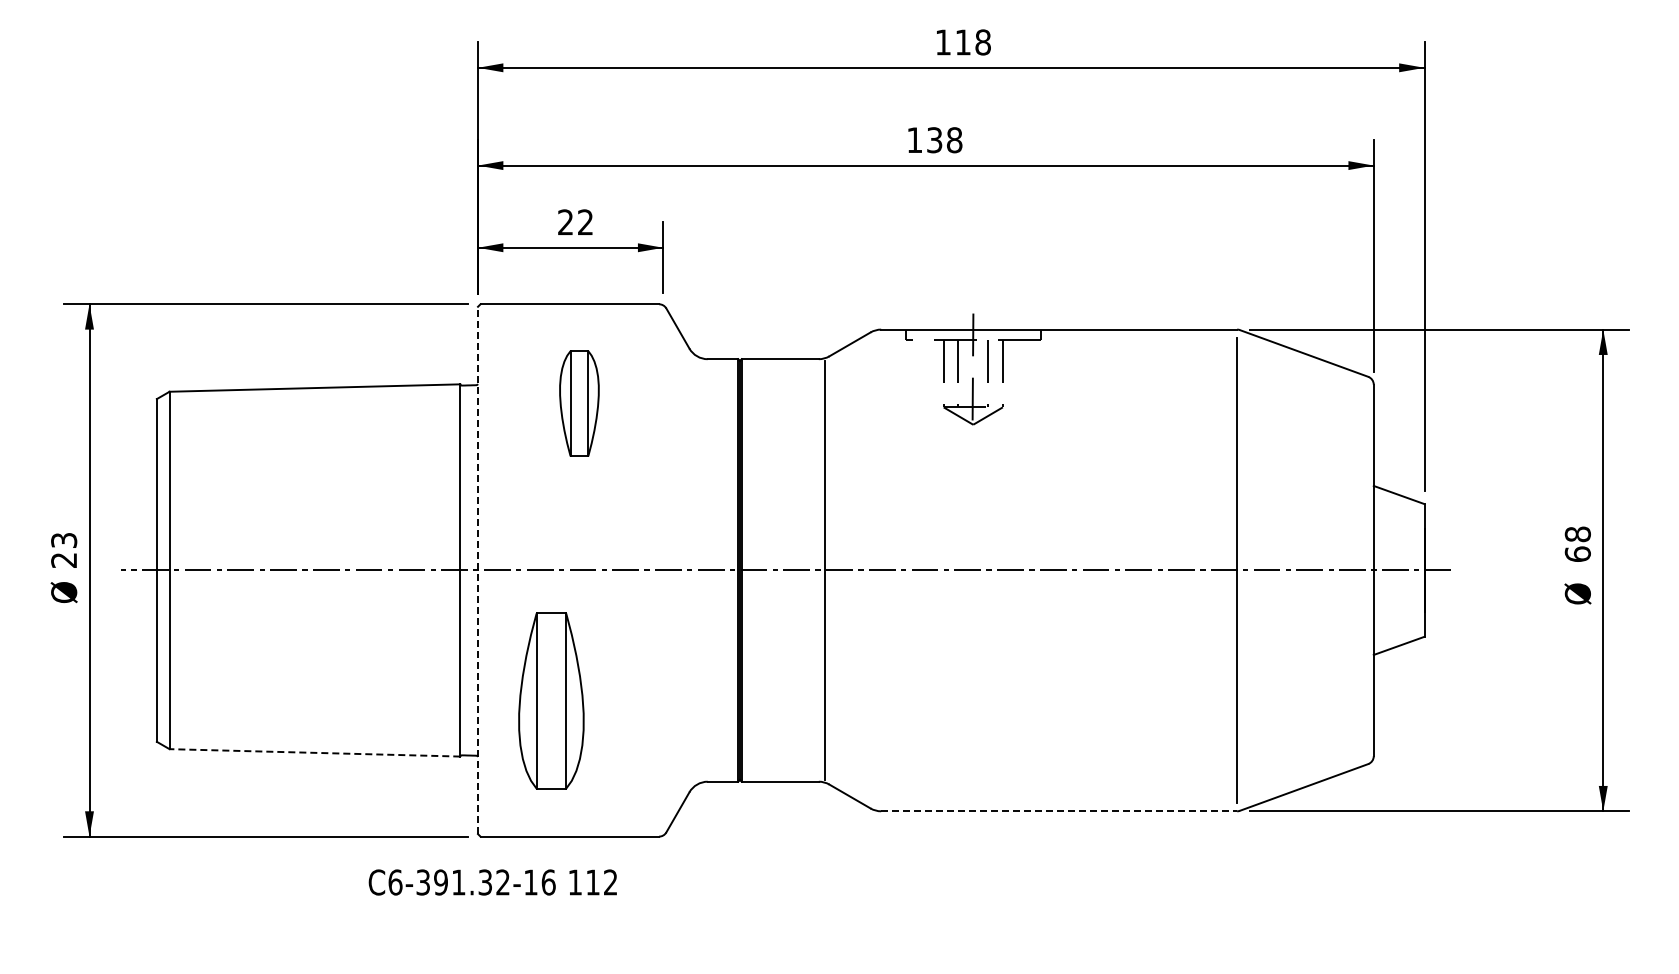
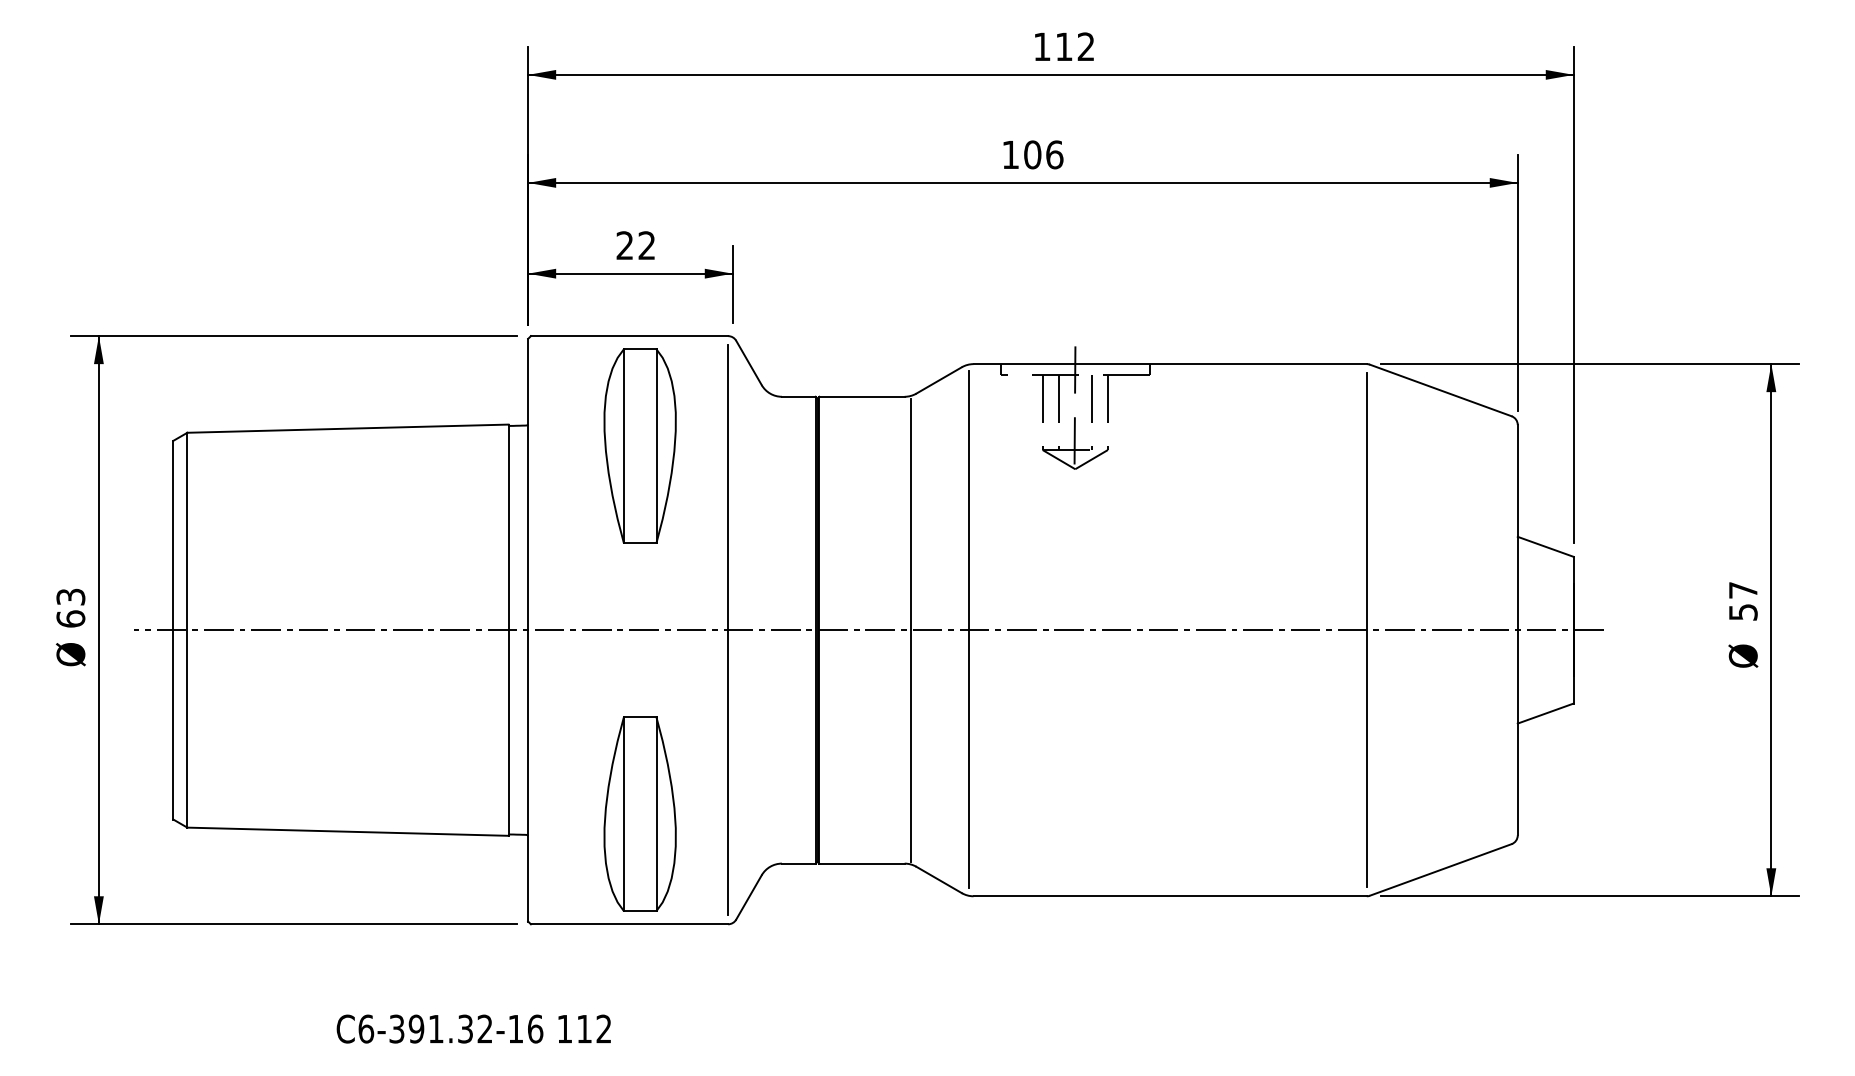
text: (982, 42) -> (1085, 46), 118 -> 112
text: (944, 140) -> (1043, 155), 138 -> 106
part: (579, 403) -> (640, 445), size x1.67
text: (1577, 543) -> (1742, 600), 68 -> 57
text: (64, 560) -> (71, 619), 23 -> 63
line: (877, 569) -> (969, 629), added
line: (478, 570) -> (528, 630), dashed -> solid
line: (659, 570) -> (728, 630), added
part: (551, 700) -> (640, 813), moved
line: (314, 752) -> (347, 831), dashed -> solid
line: (1059, 811) -> (1170, 896), dashed -> solid
text: (492, 882) -> (473, 1029), moved

